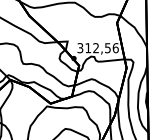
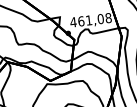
text: (97, 48) -> (90, 20), 312,56 -> 461,08

